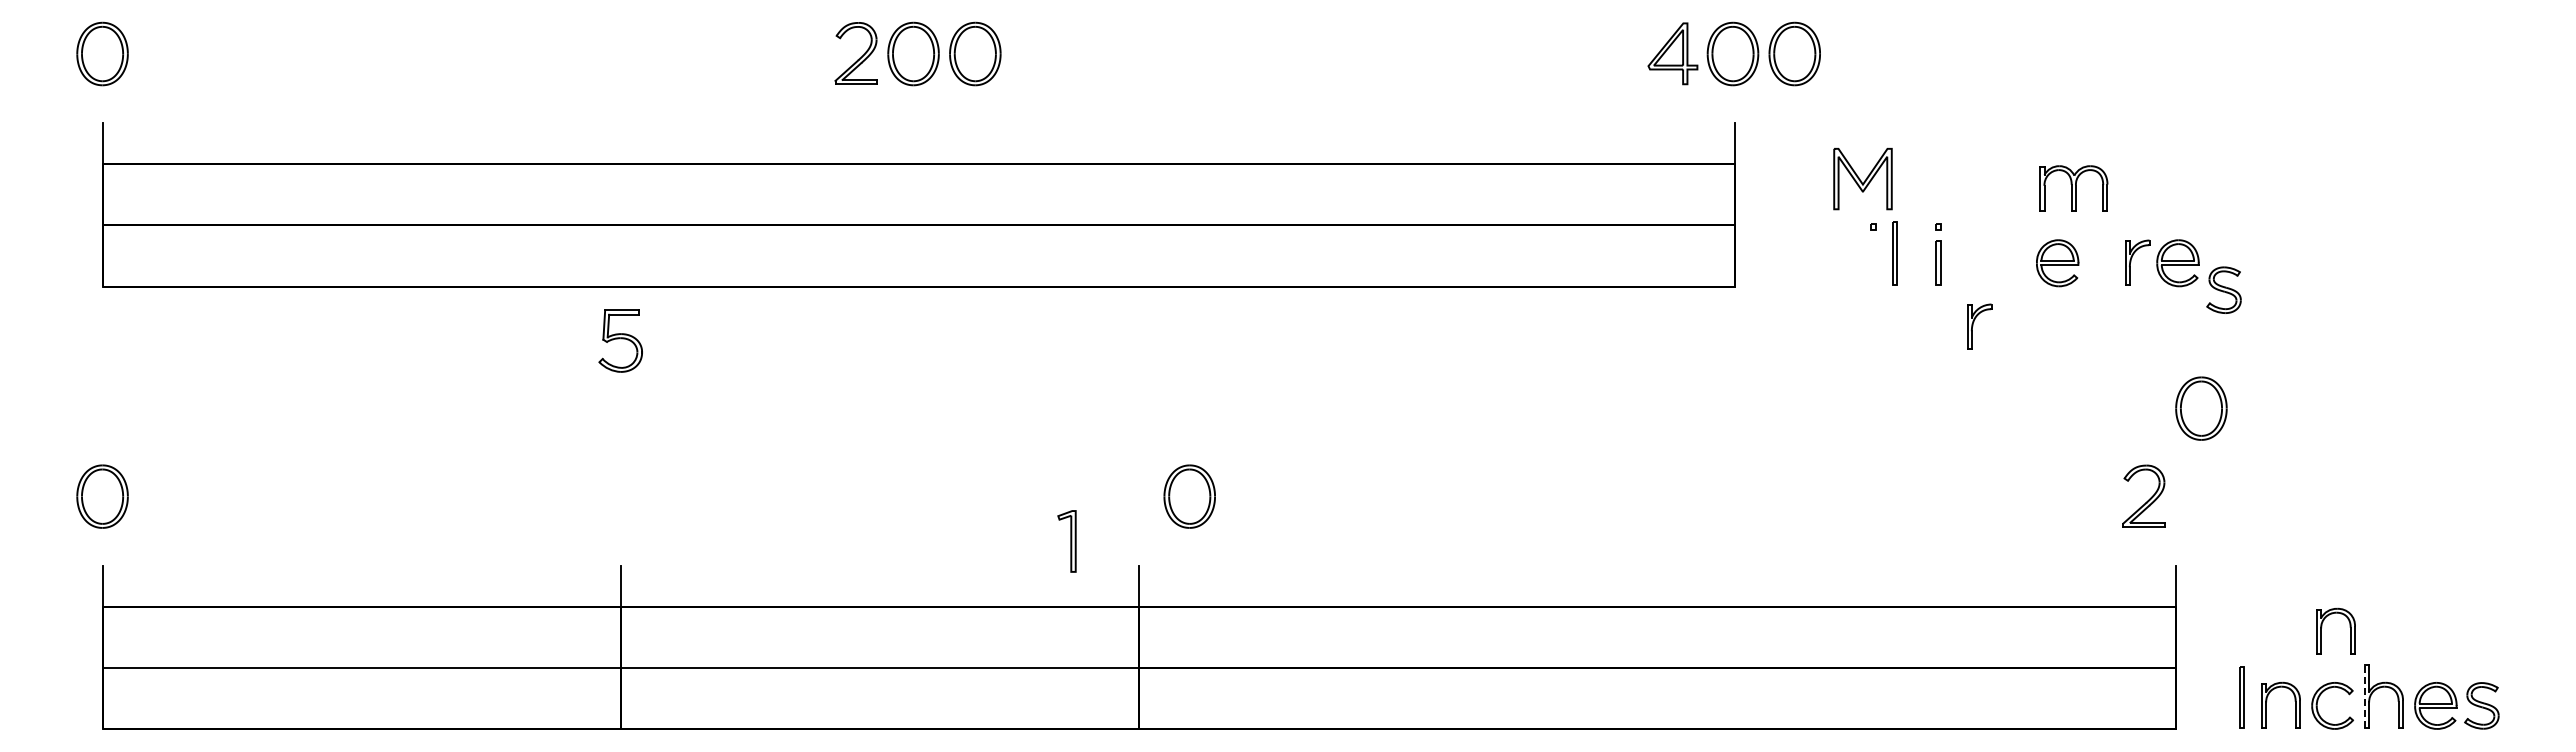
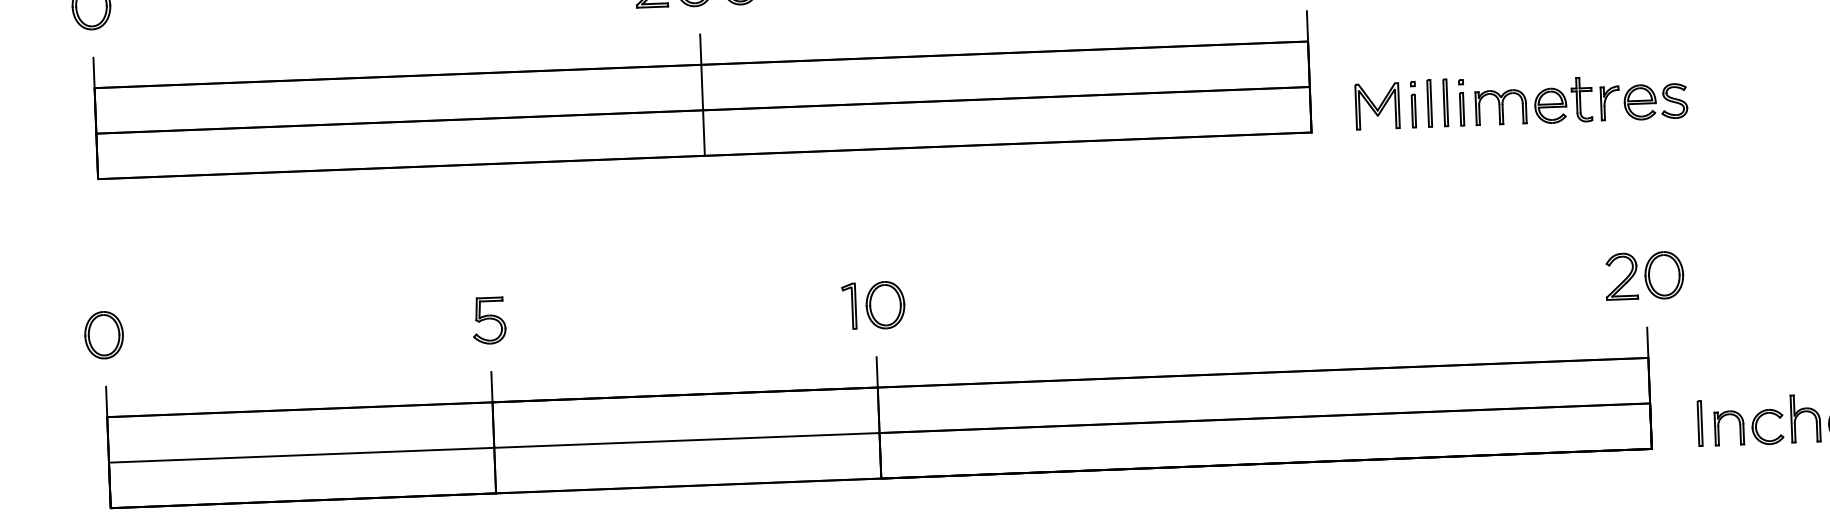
part: (1862, 179) -> (1377, 106), moved
part: (2073, 188) -> (1500, 107), moved
line: (918, 204) -> (702, 94), added
part: (1916, 253) -> (1445, 102), added
part: (2099, 256) -> (1581, 99), added
part: (1873, 262) -> (1413, 110), added
part: (2223, 289) -> (1674, 100), moved
part: (1979, 326) -> (1494, 155), removed
part: (620, 340) -> (489, 320), moved
part: (2201, 408) -> (1664, 275), moved
part: (1189, 496) -> (885, 305), moved
part: (1066, 541) -> (848, 306), moved
part: (2322, 627) -> (1758, 369), removed
line: (2364, 696) -> (1791, 419), dashed -> solid

